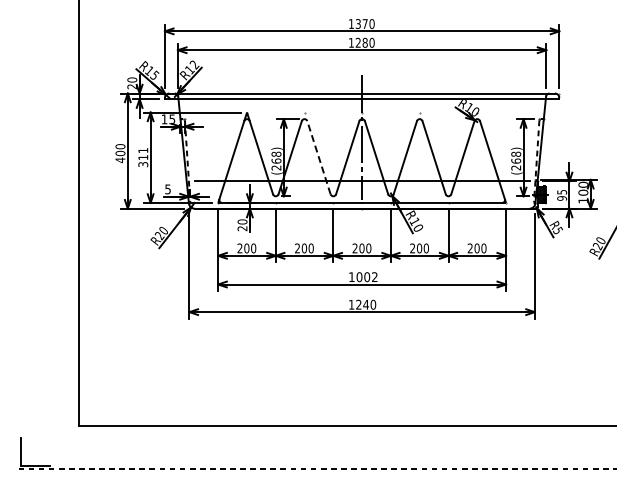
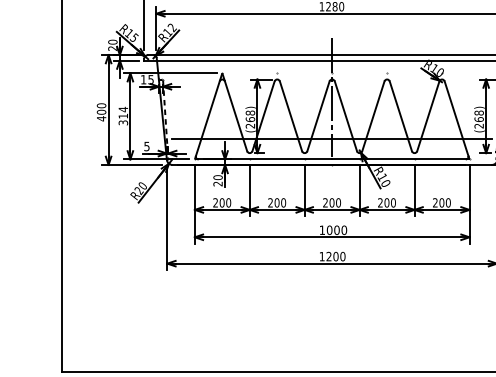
text: (143, 150) -> (123, 109), 311 -> 314
line: (318, 157) -> (290, 116), dashed -> solid
text: (374, 277) -> (343, 230), 1002 -> 1000
text: (366, 304) -> (336, 256), 1240 -> 1200

